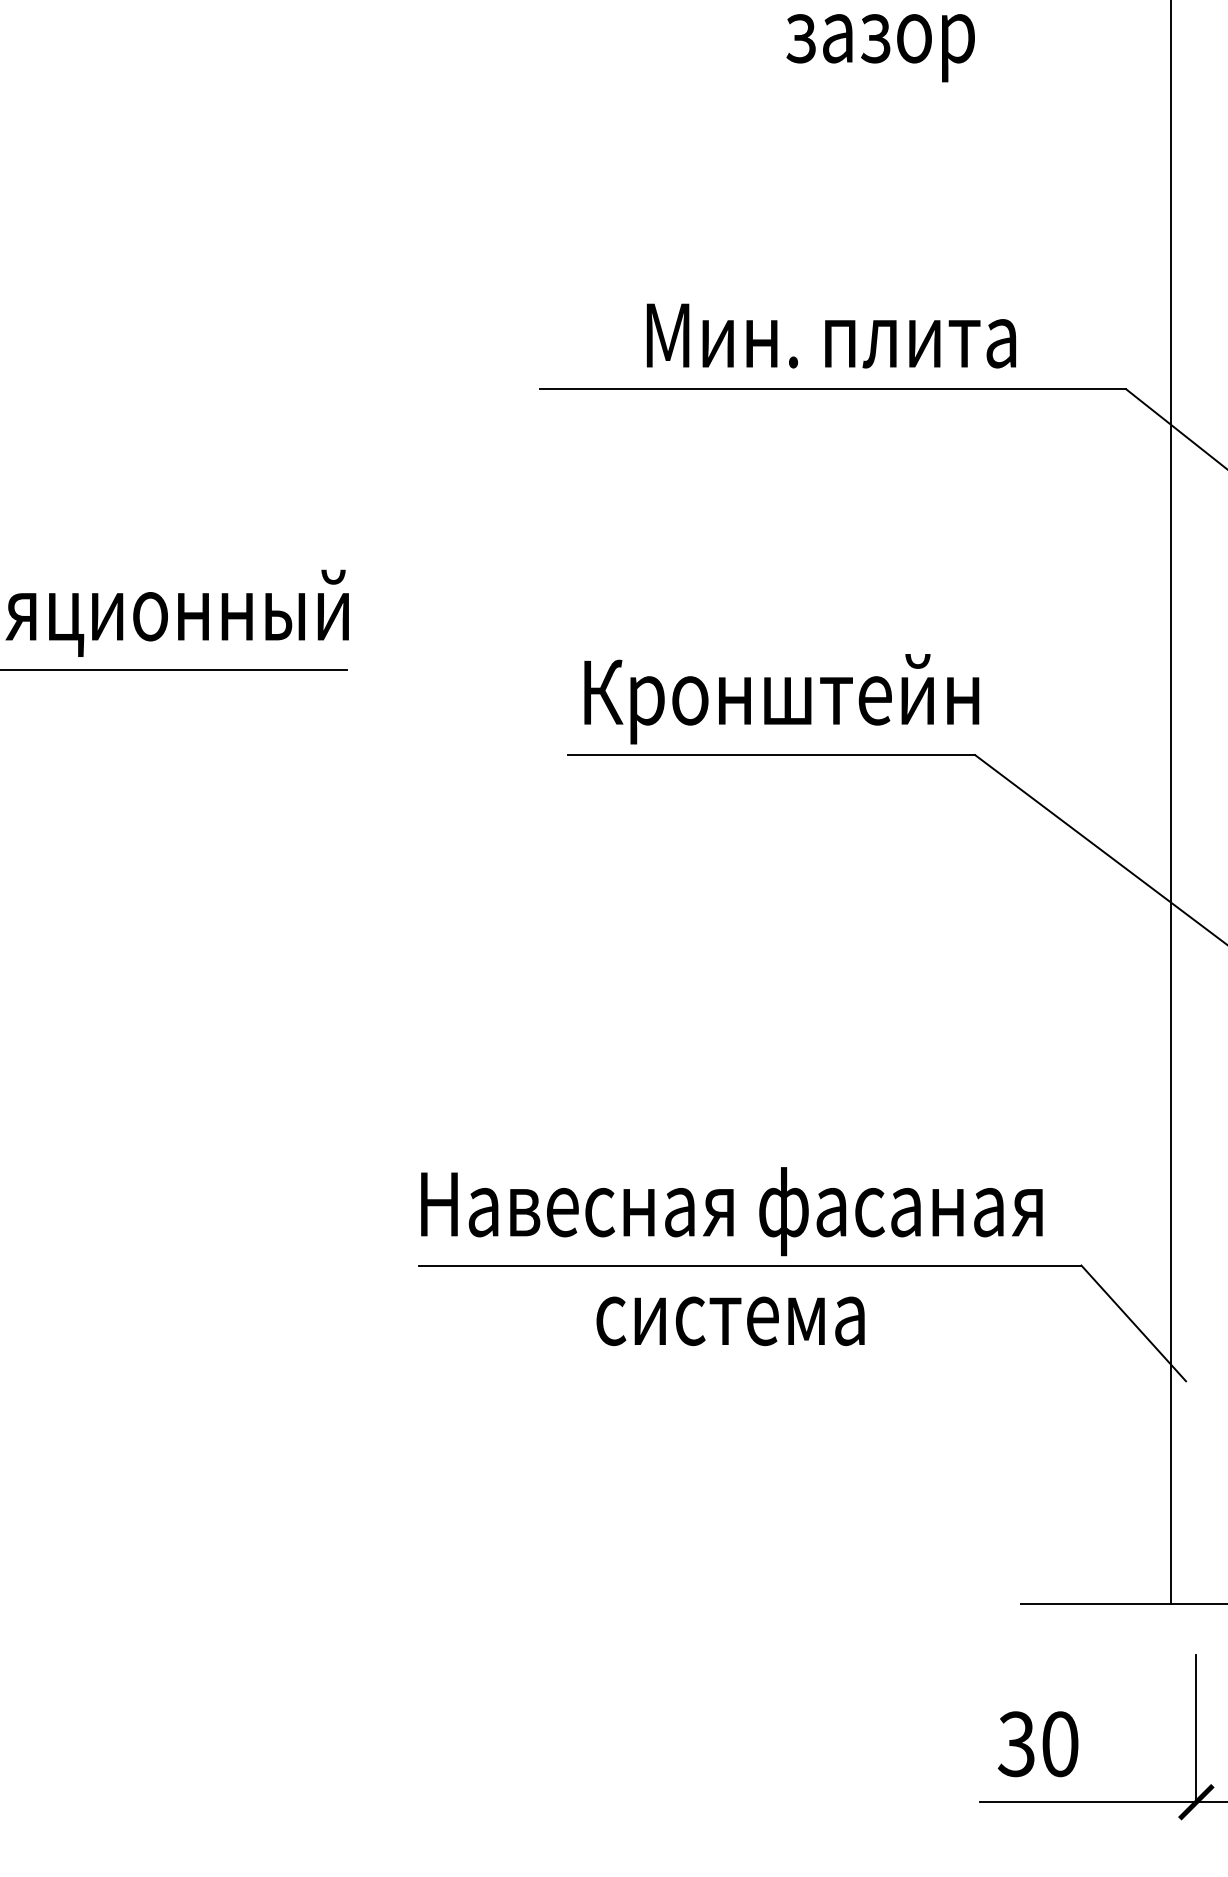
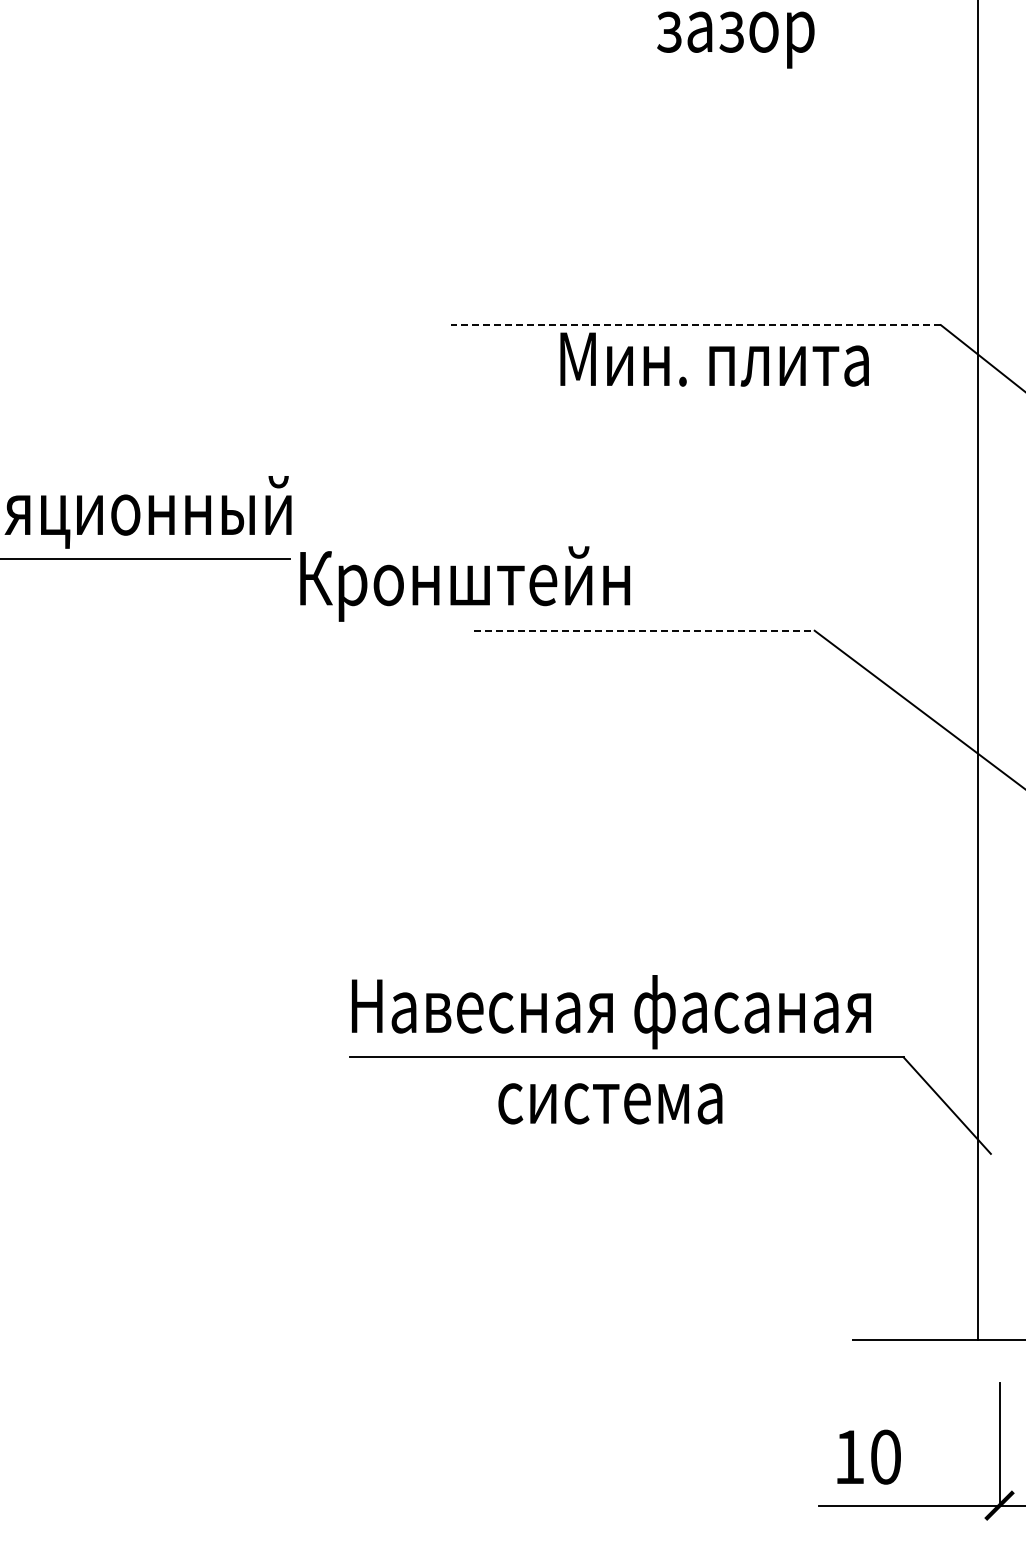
text: (831, 335) -> (714, 359), moved
line: (833, 389) -> (696, 325), solid -> dashed
text: (782, 698) -> (465, 583), moved
line: (771, 754) -> (644, 630), solid -> dashed
text: (1015, 1743) -> (848, 1456), 30 -> 10

